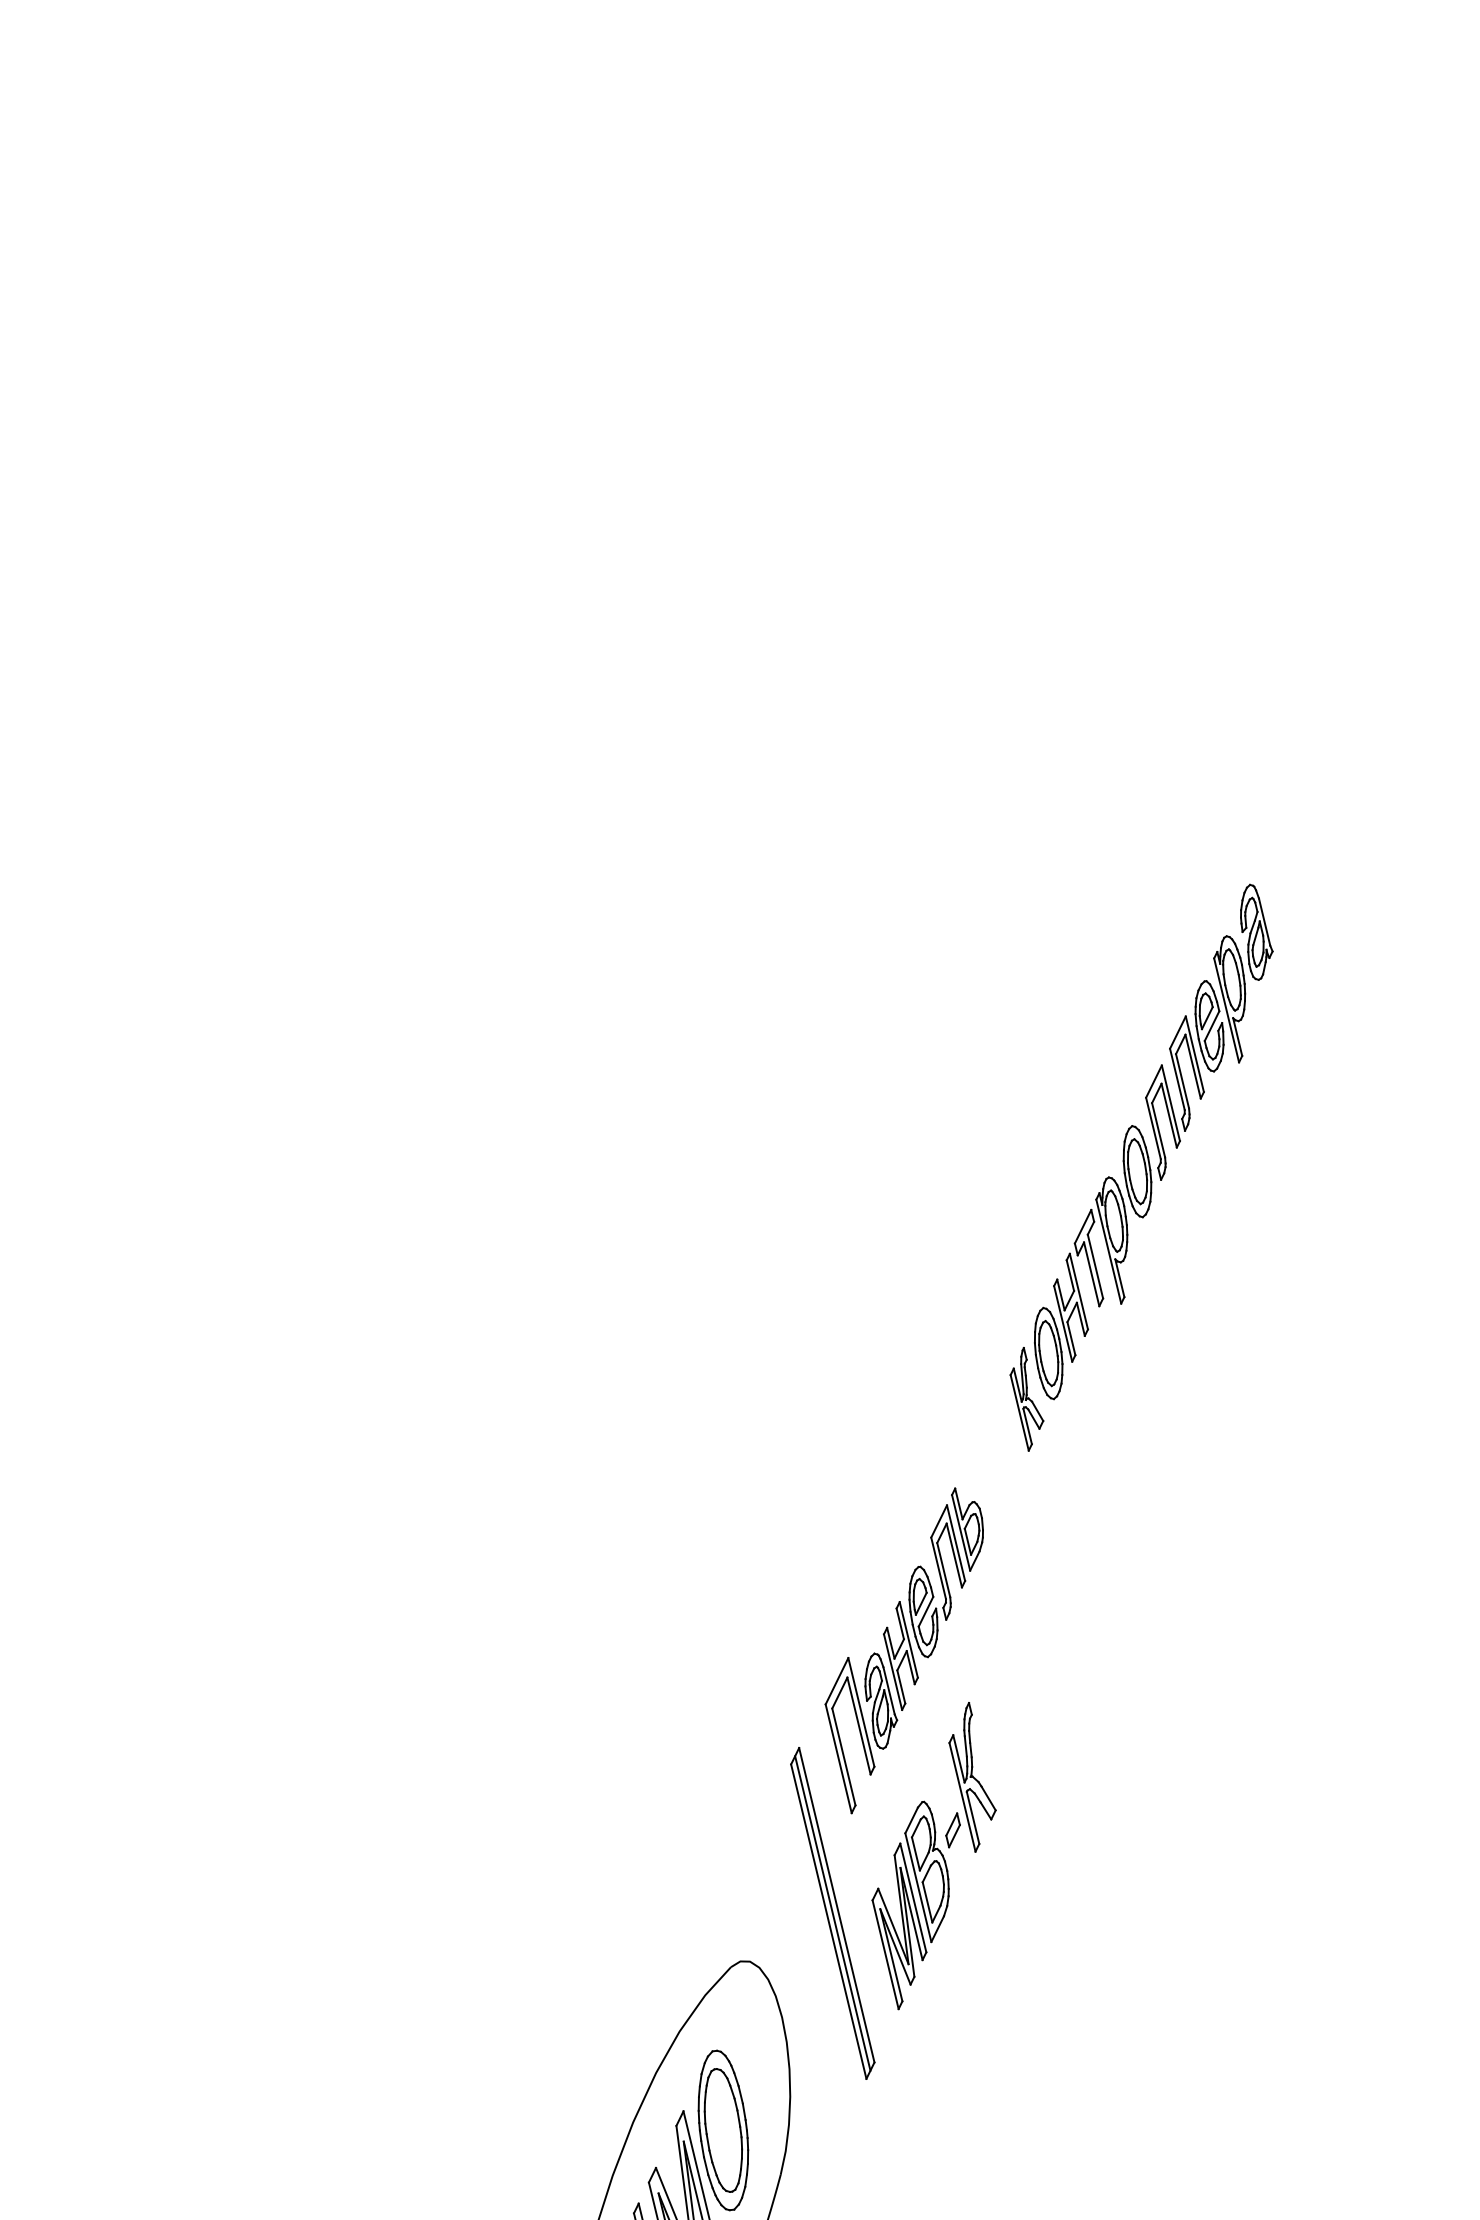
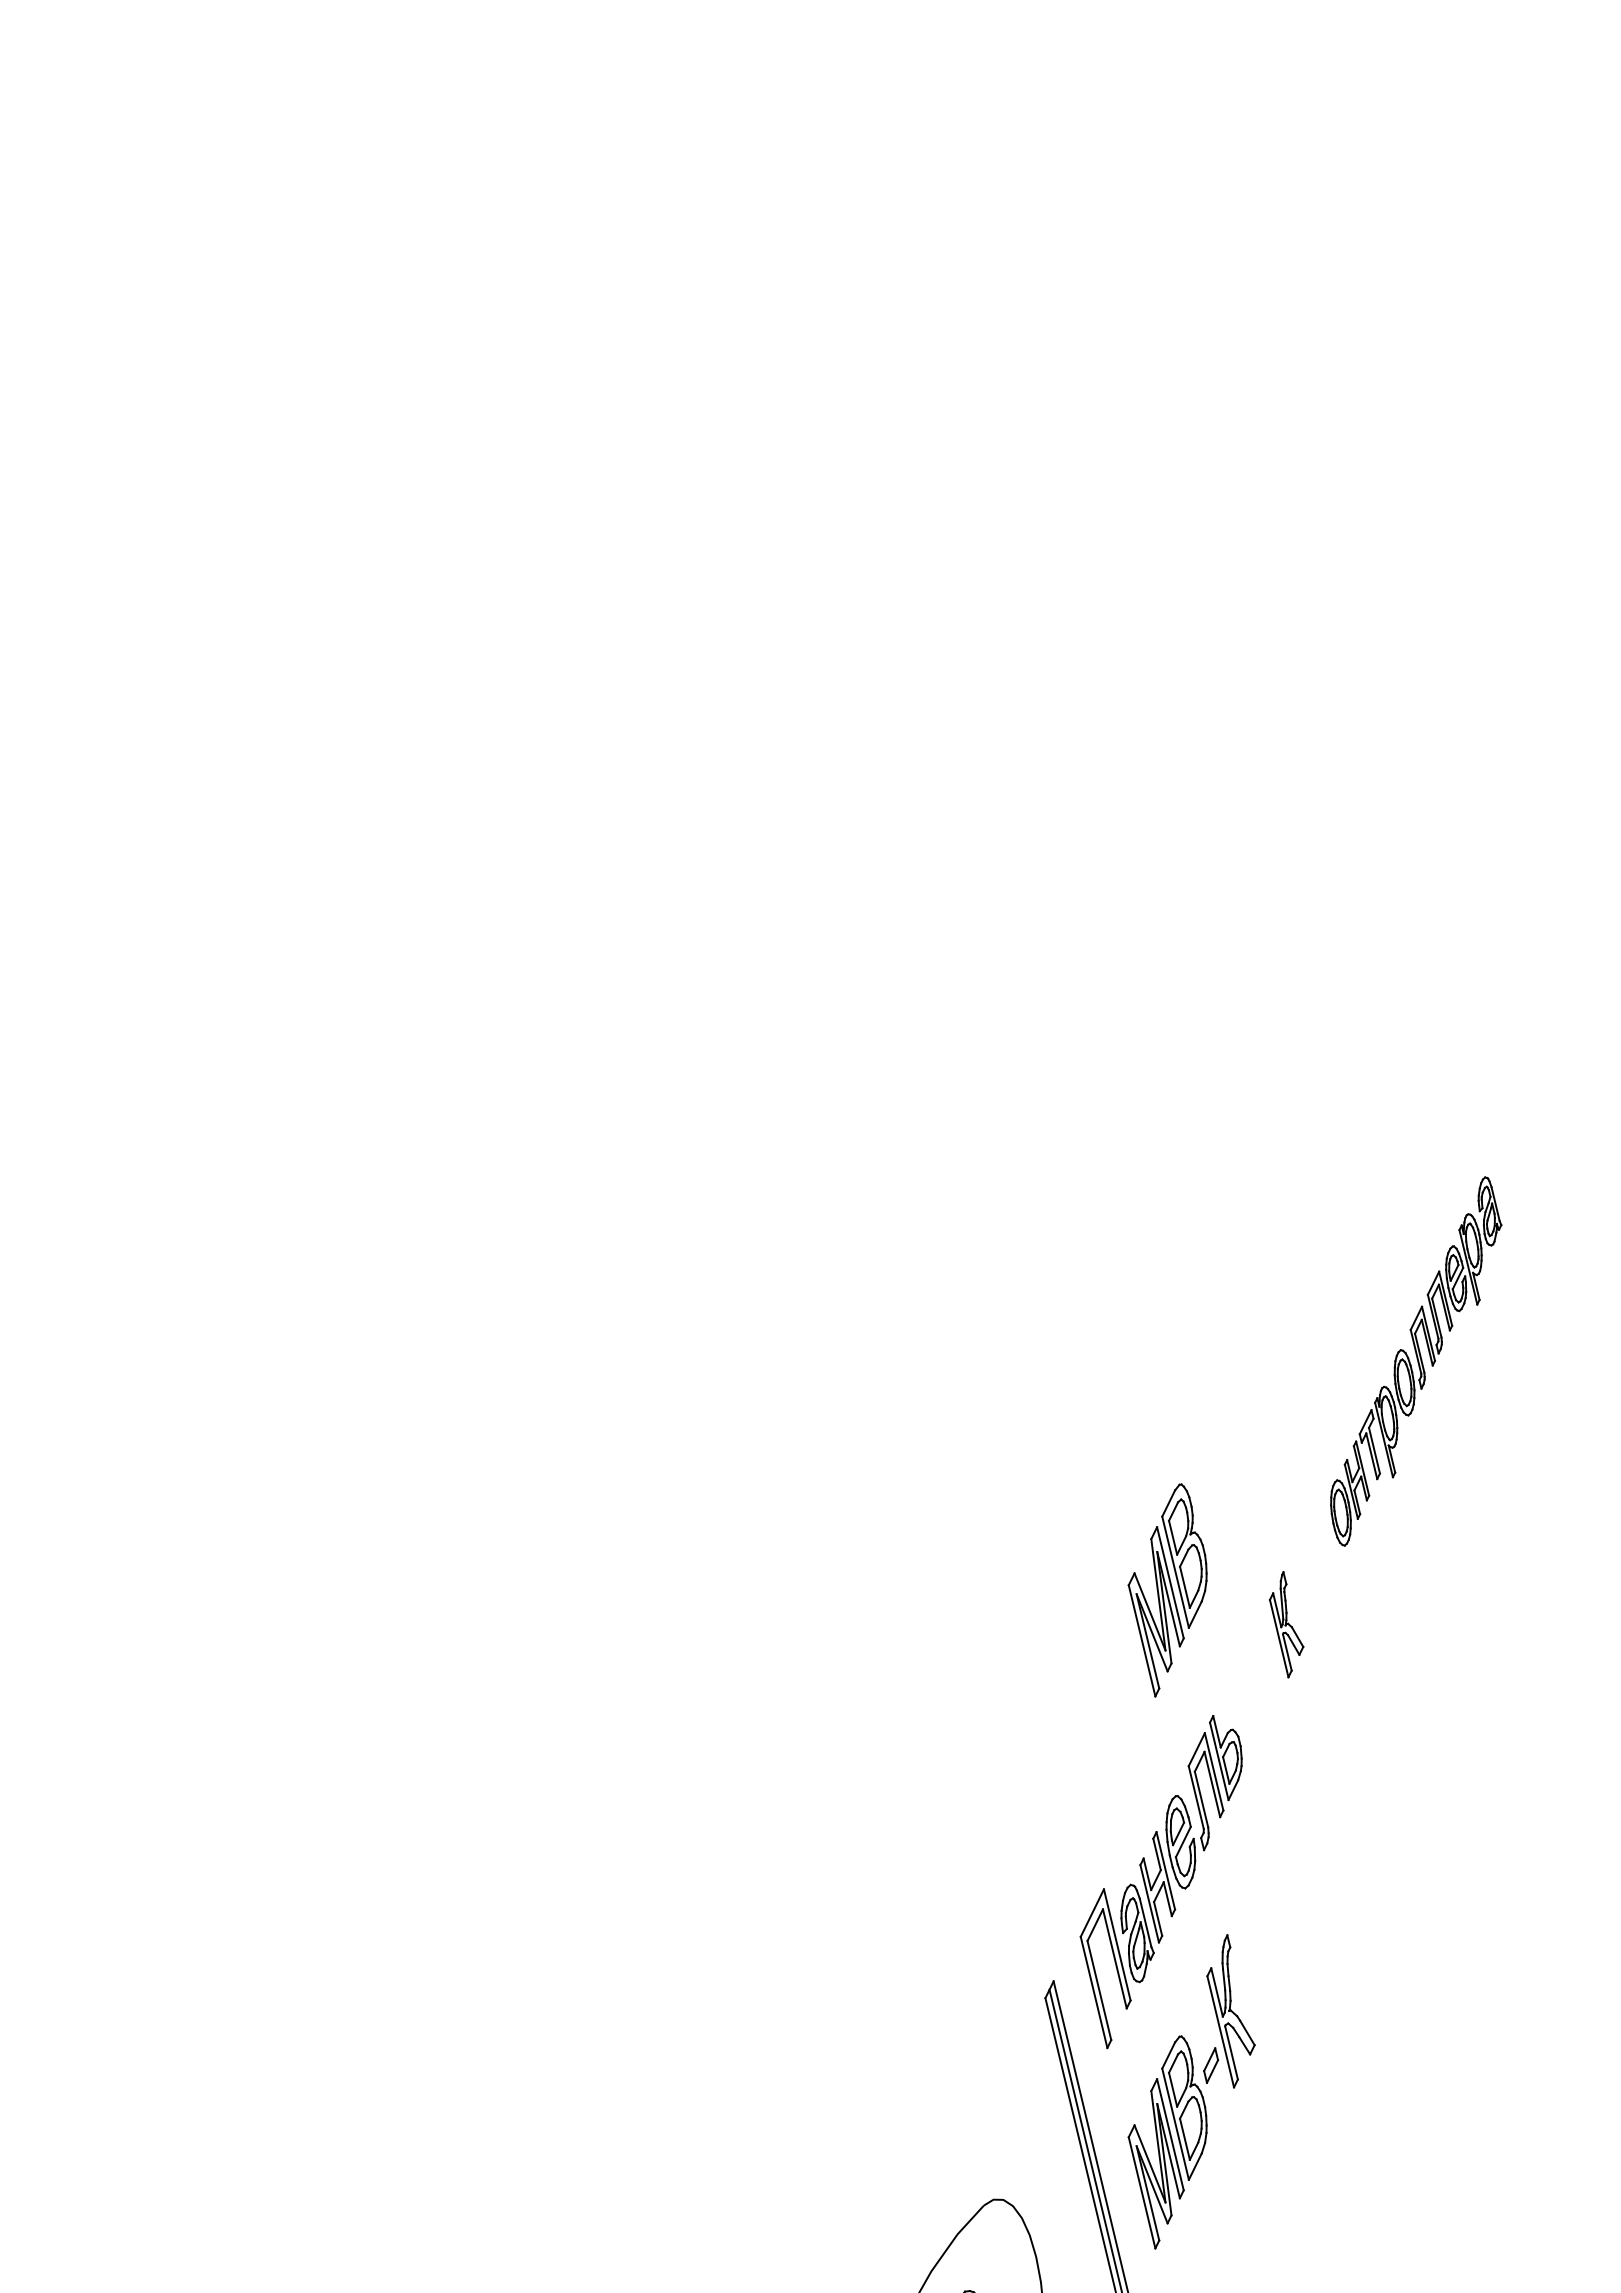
part: (1152, 1141) -> (1415, 1361), size x0.7
part: (910, 1365) -> (1167, 1590), added

